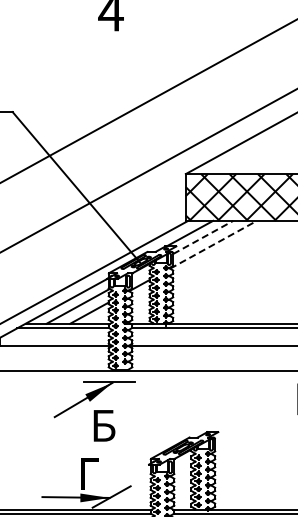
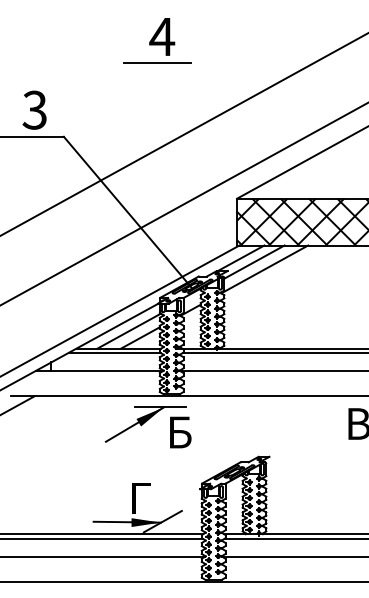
line: (106, 38) -> (157, 63), added
line: (203, 236) -> (254, 261), dashed -> solid
line: (213, 244) -> (264, 269), dashed -> solid
text: (104, 425) -> (180, 432), moved

